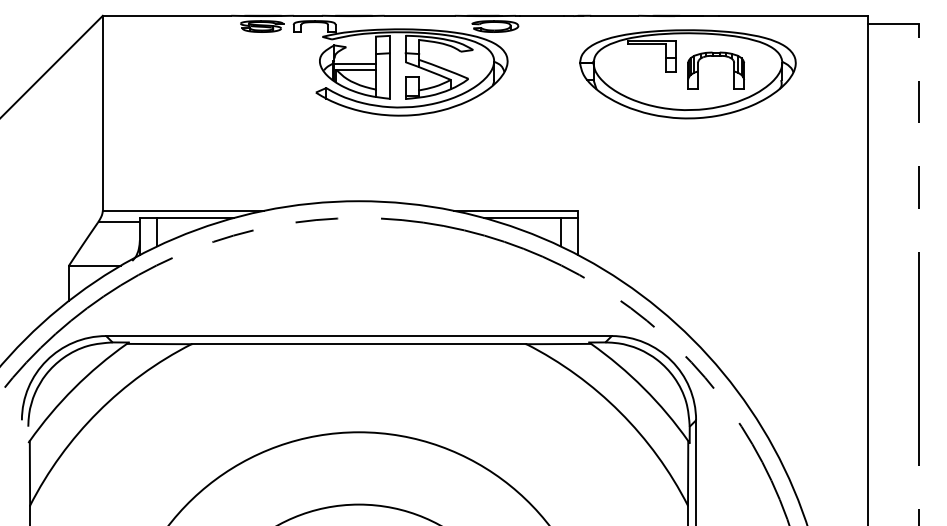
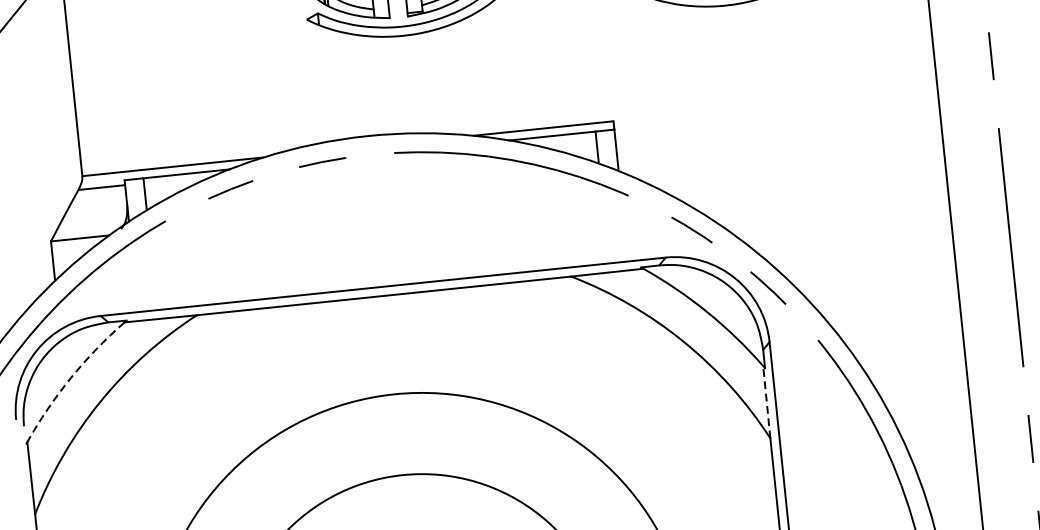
arc: (74, 388) -> (71, 378), solid -> dashed
line: (688, 472) -> (767, 401), solid -> dashed

